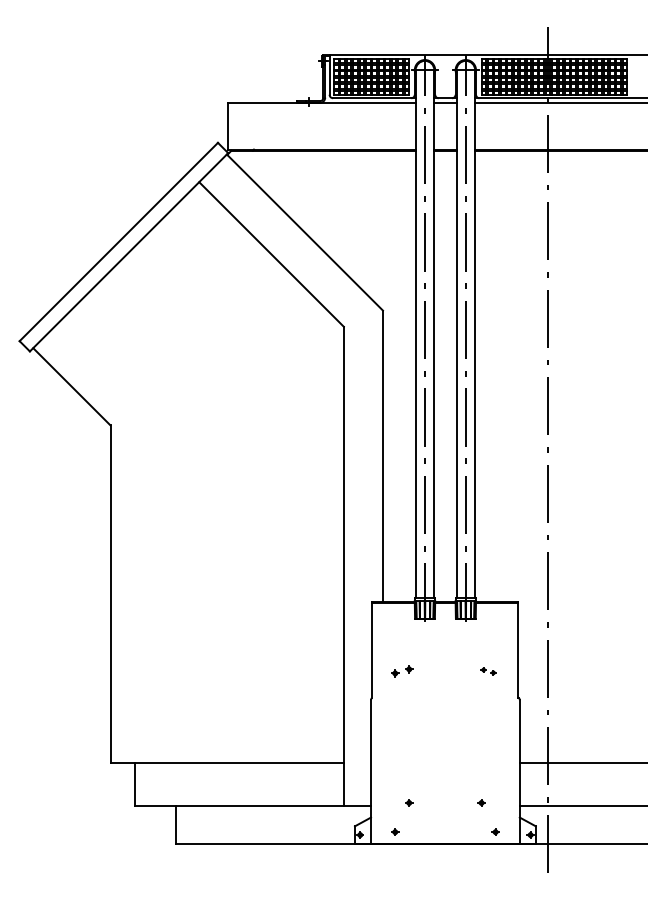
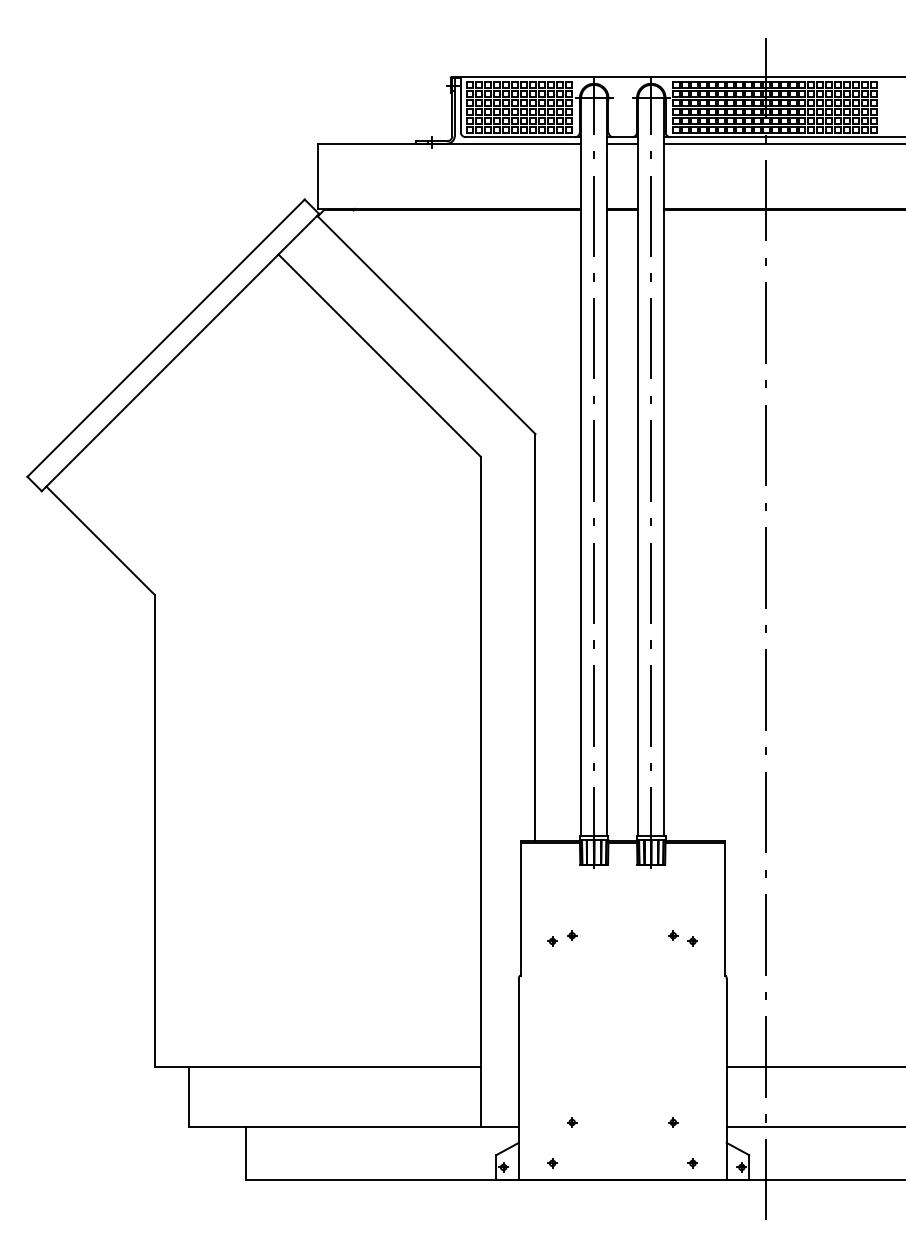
part: (488, 671) -> (683, 938), size x1.43

